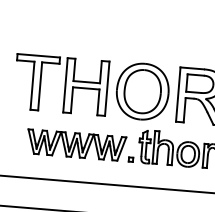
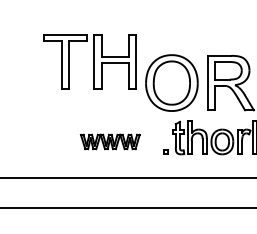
part: (60, 84) -> (89, 61), moved
part: (76, 144) -> (110, 141), size x0.6

